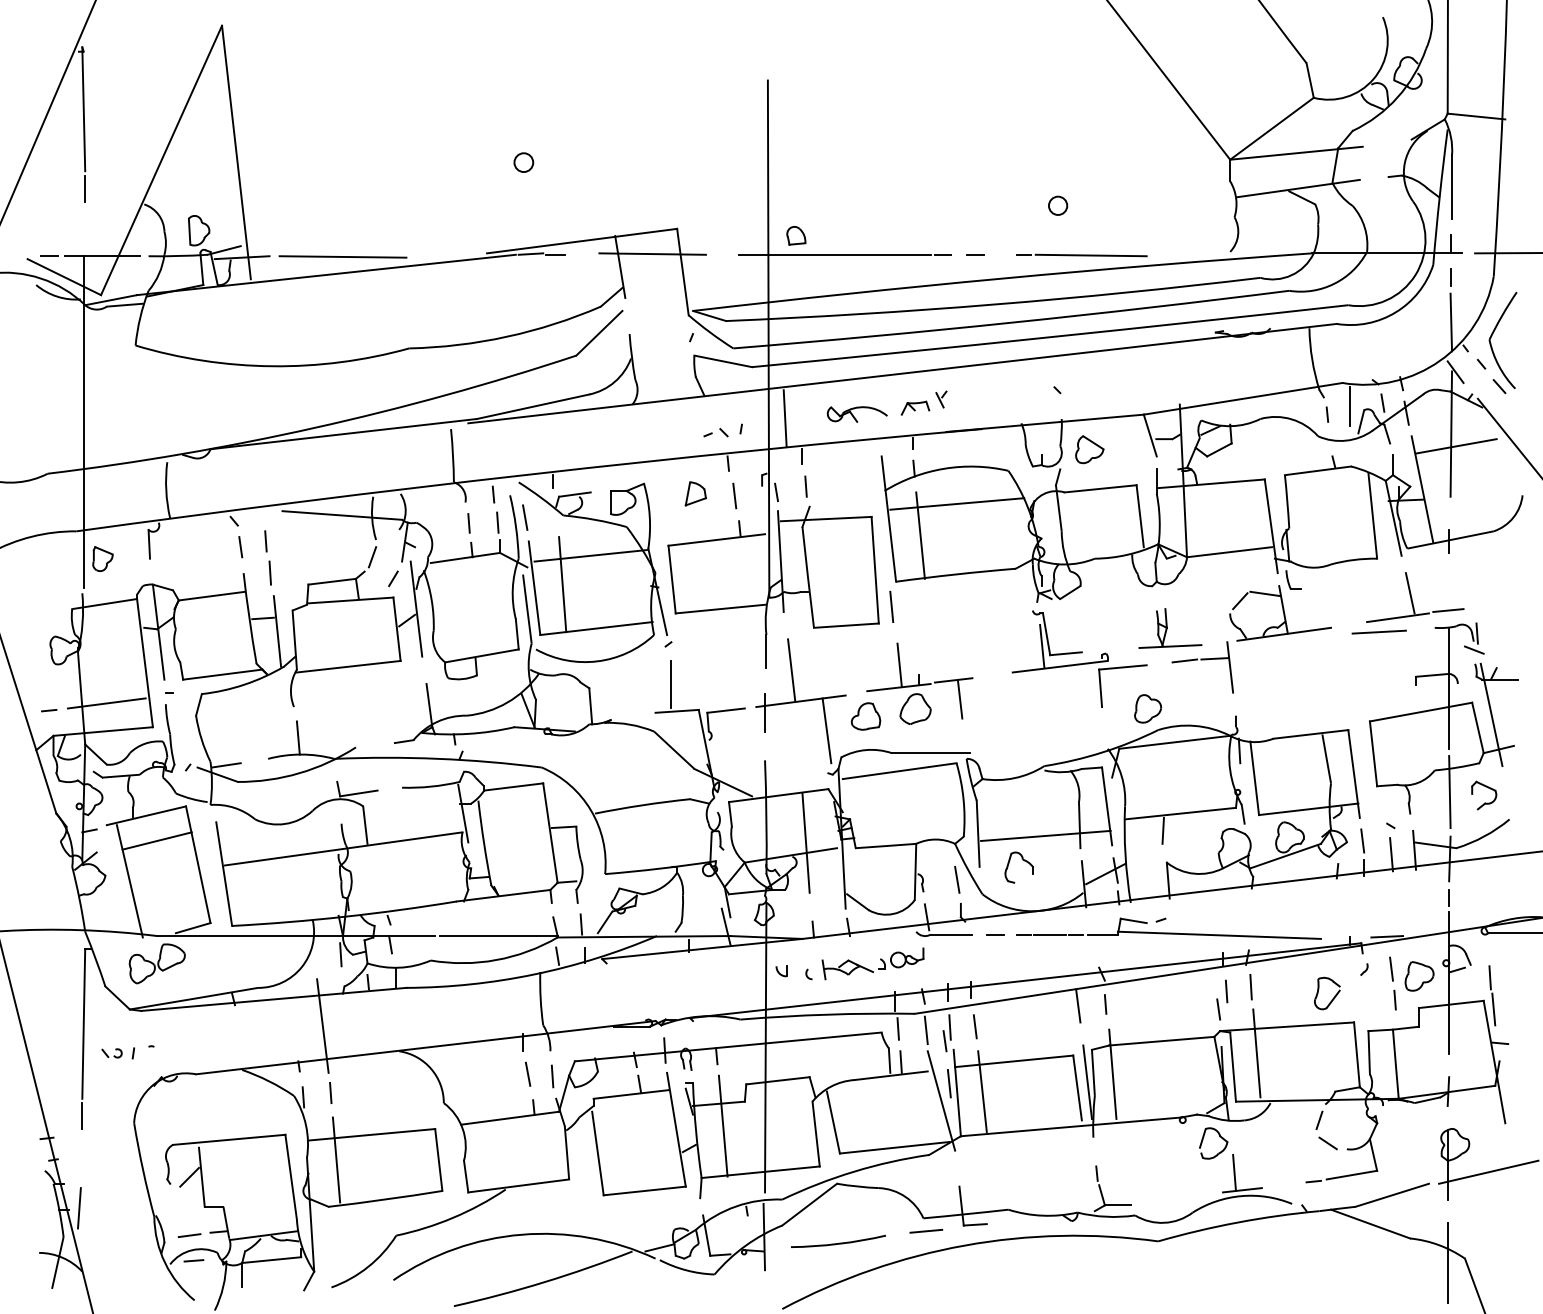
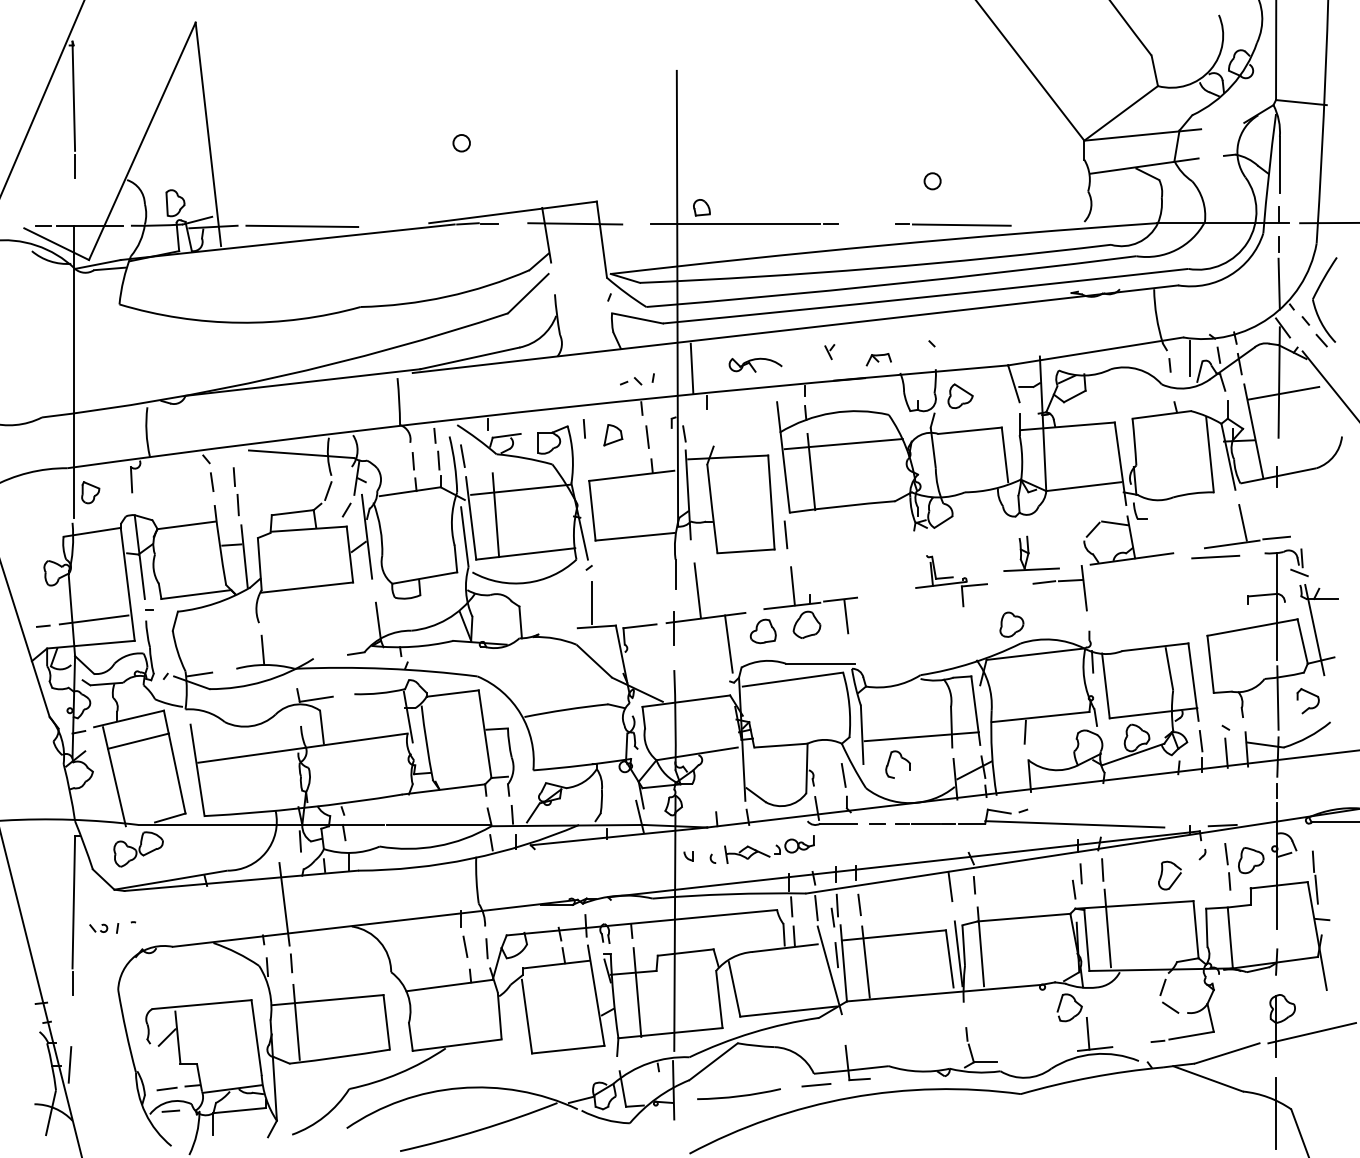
line: (975, 253) -> (859, 223), removed
part: (915, 407) -> (878, 359), moved
line: (804, 486) -> (583, 428), moved
part: (1079, 658) -> (951, 580), size x0.6
line: (806, 842) -> (710, 742), removed

